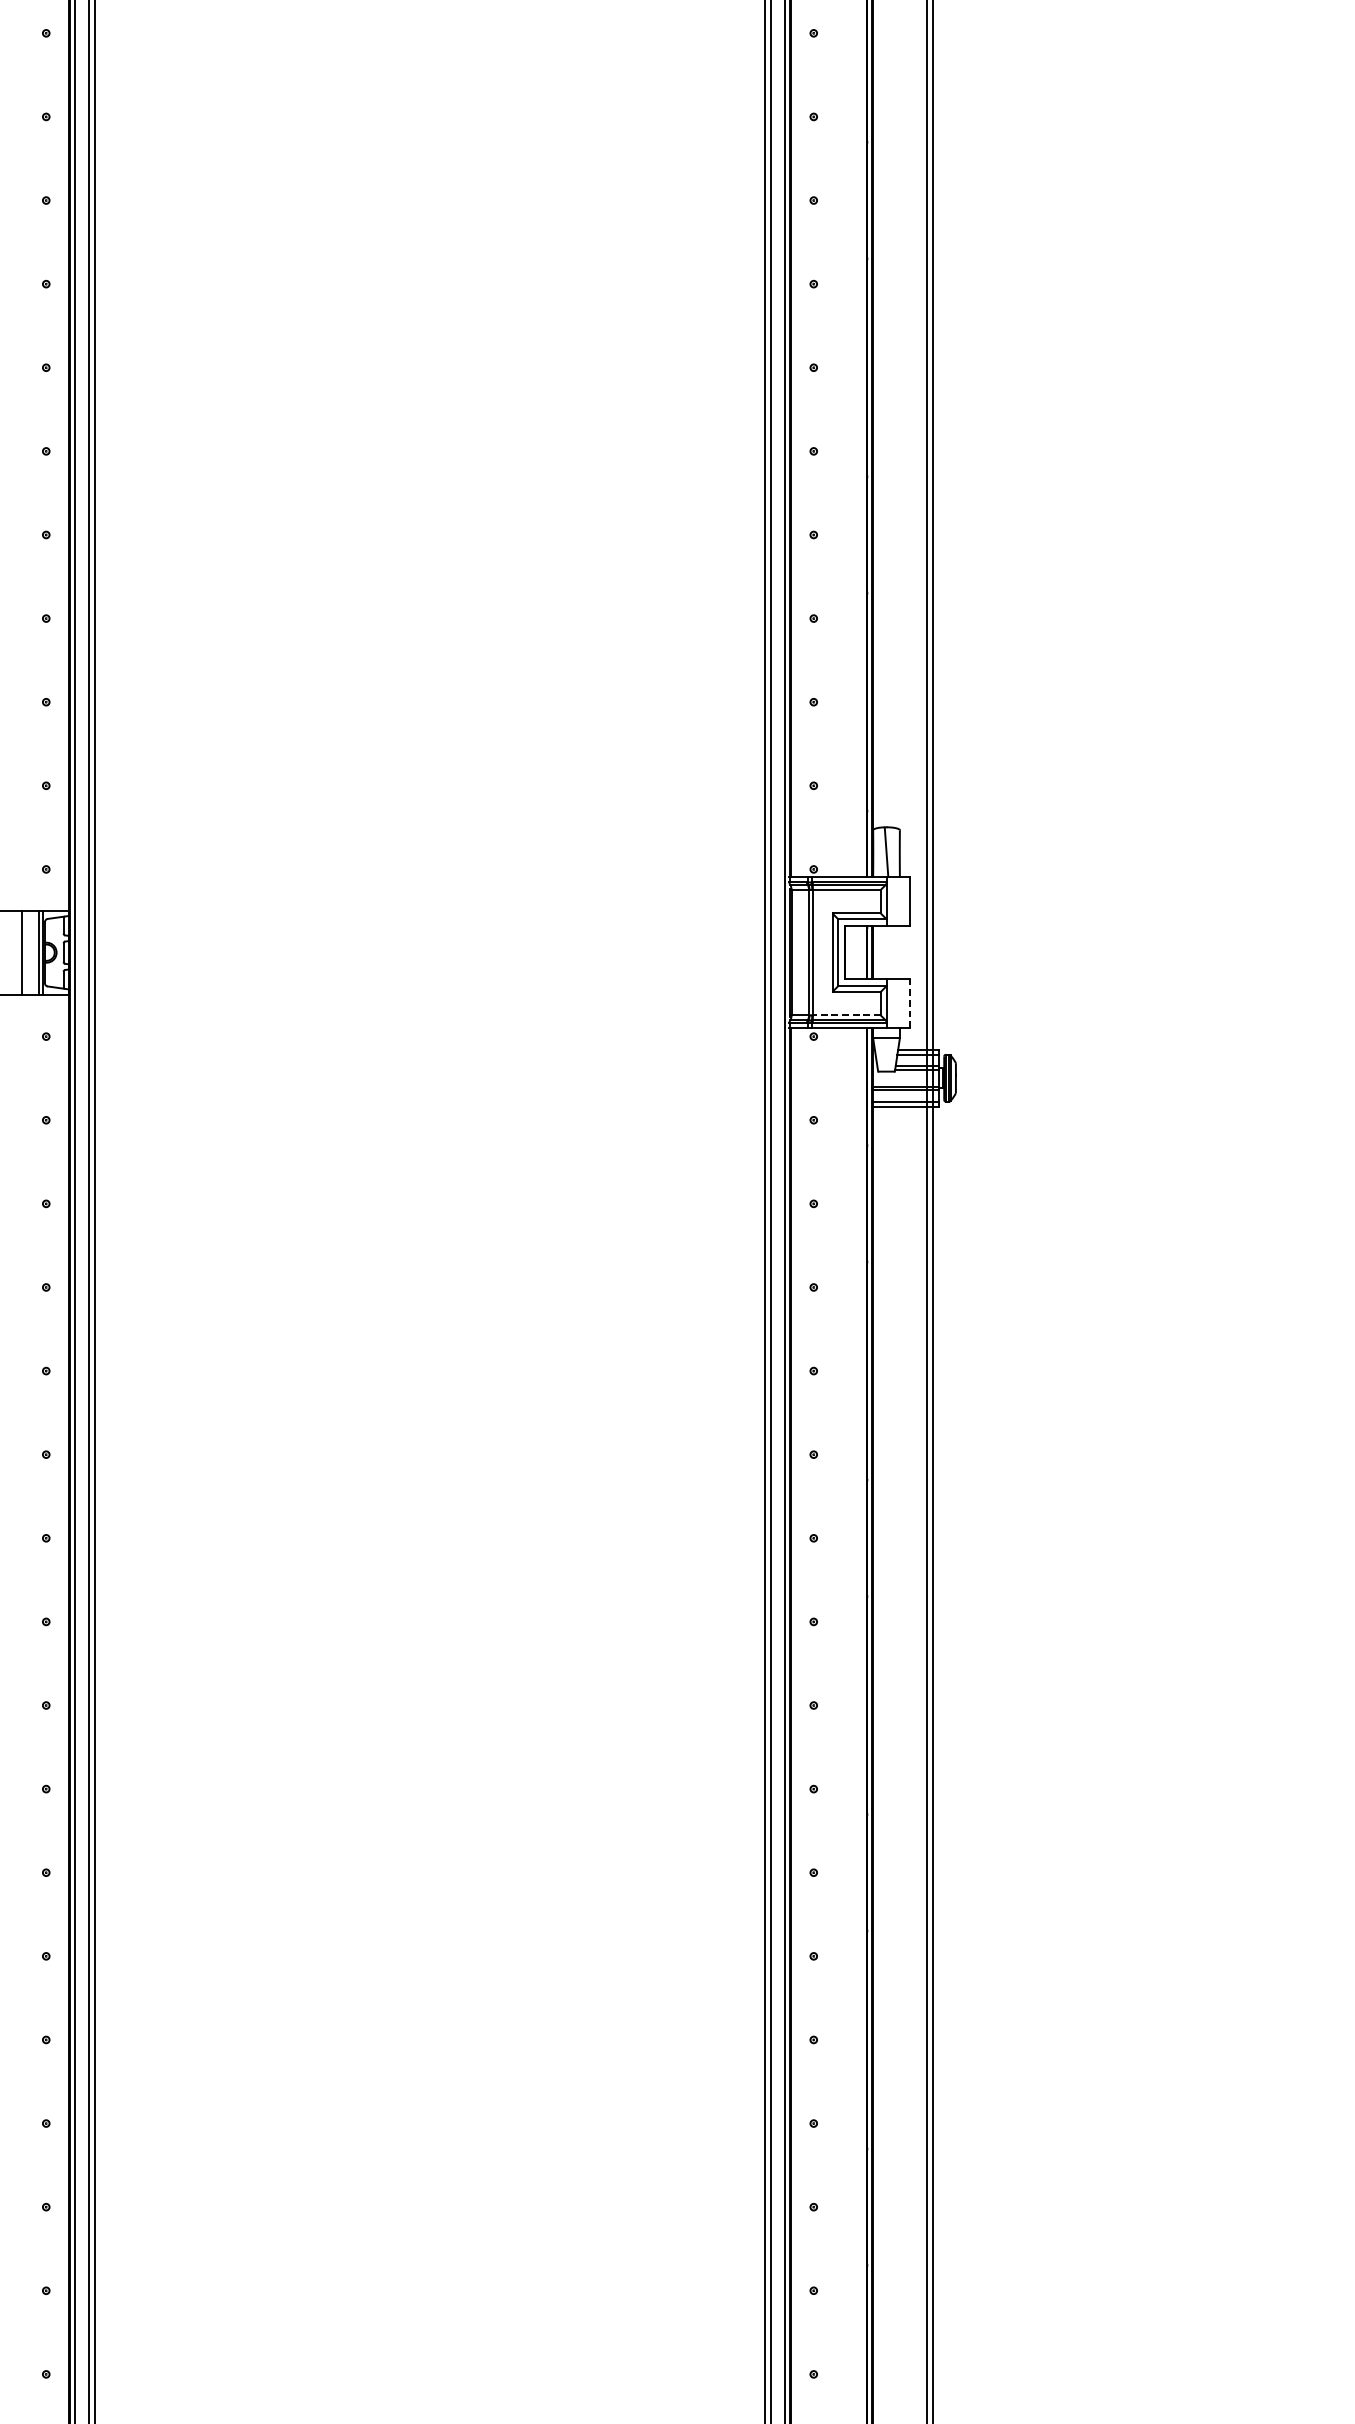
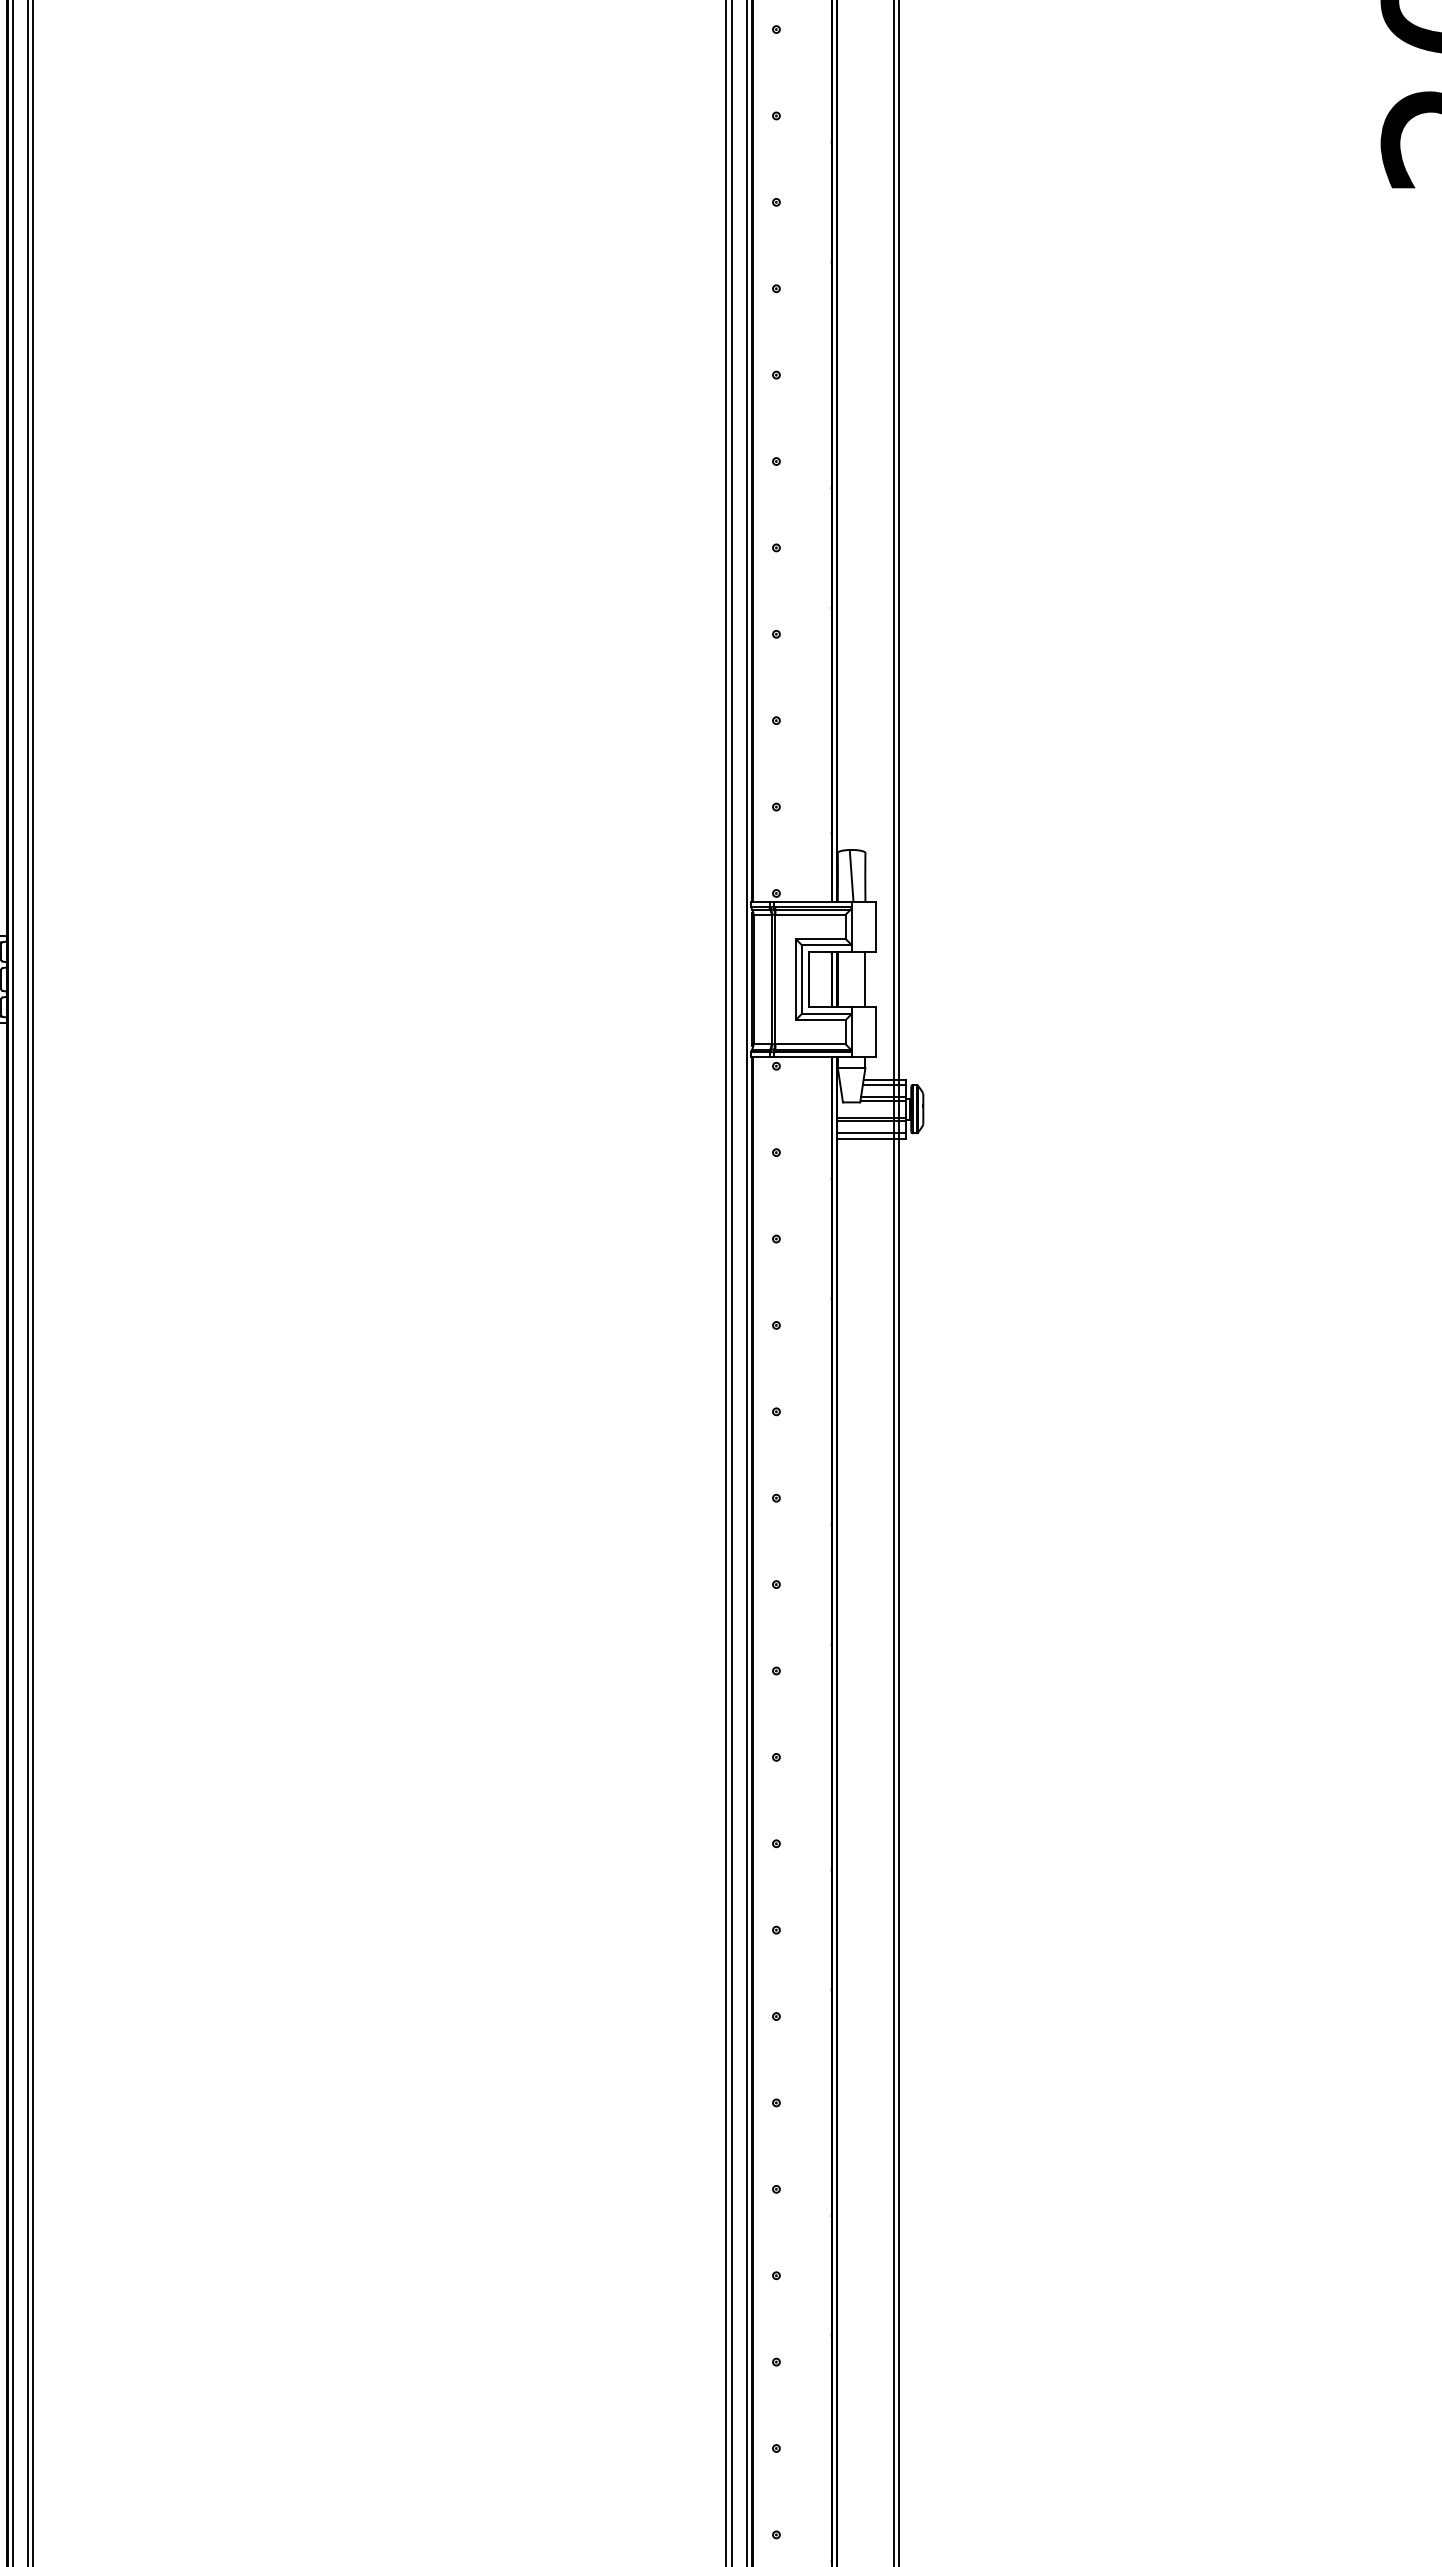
line: (899, 952) -> (865, 979), added
line: (909, 1003) -> (875, 1031), dashed -> solid
line: (846, 1015) -> (810, 1044), dashed -> solid

